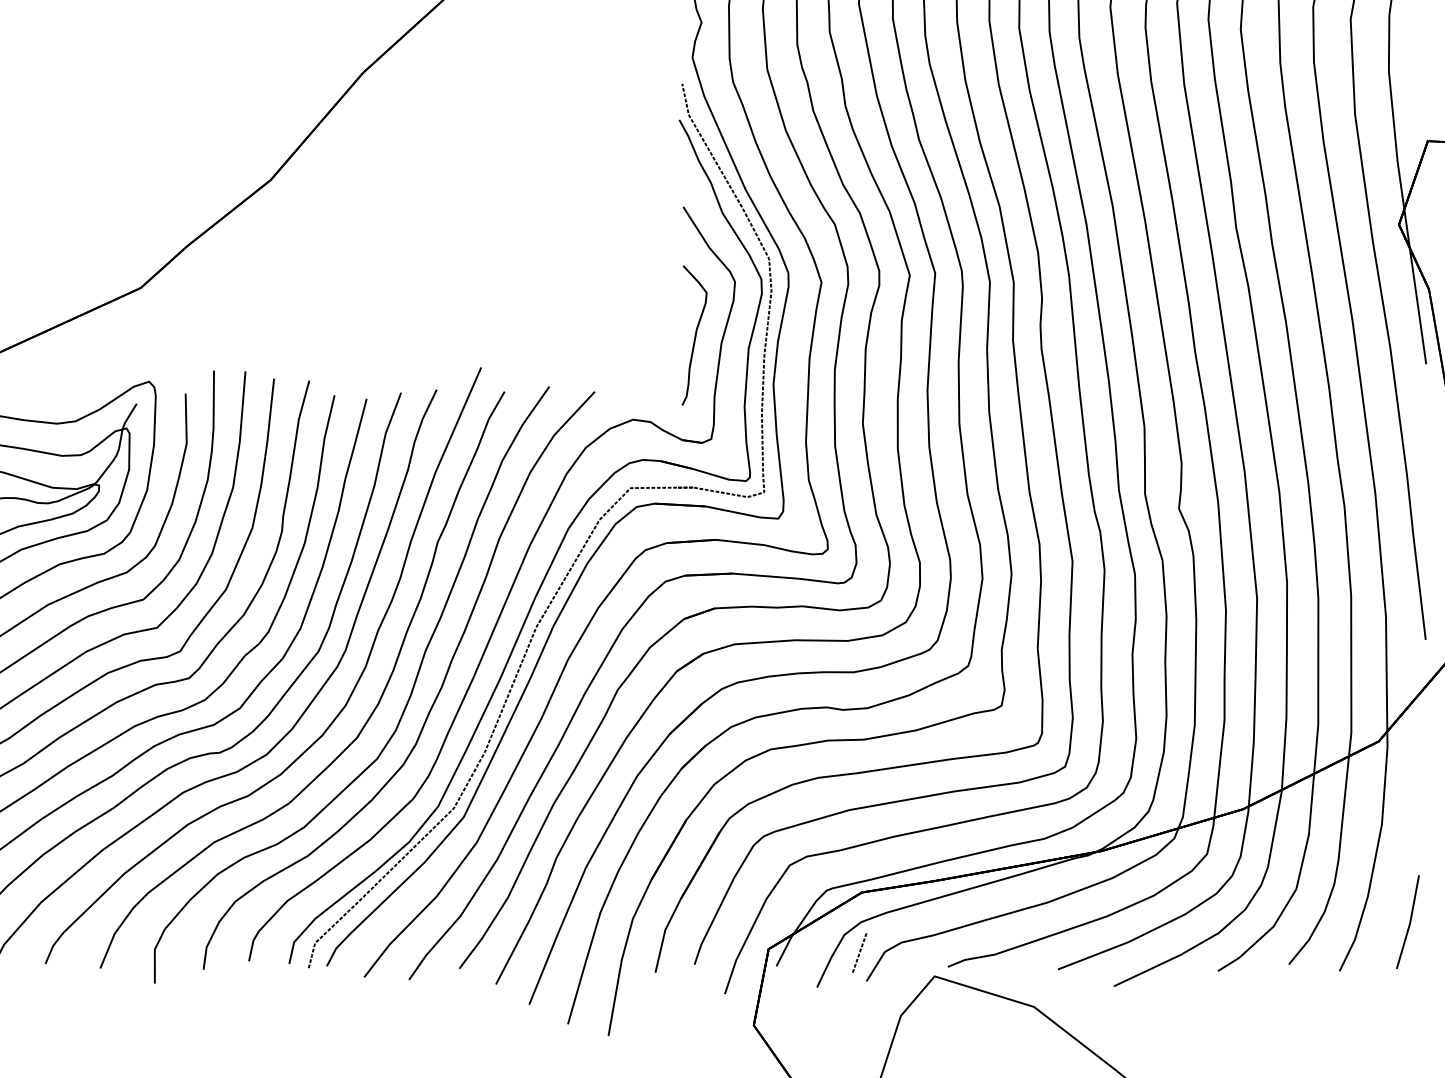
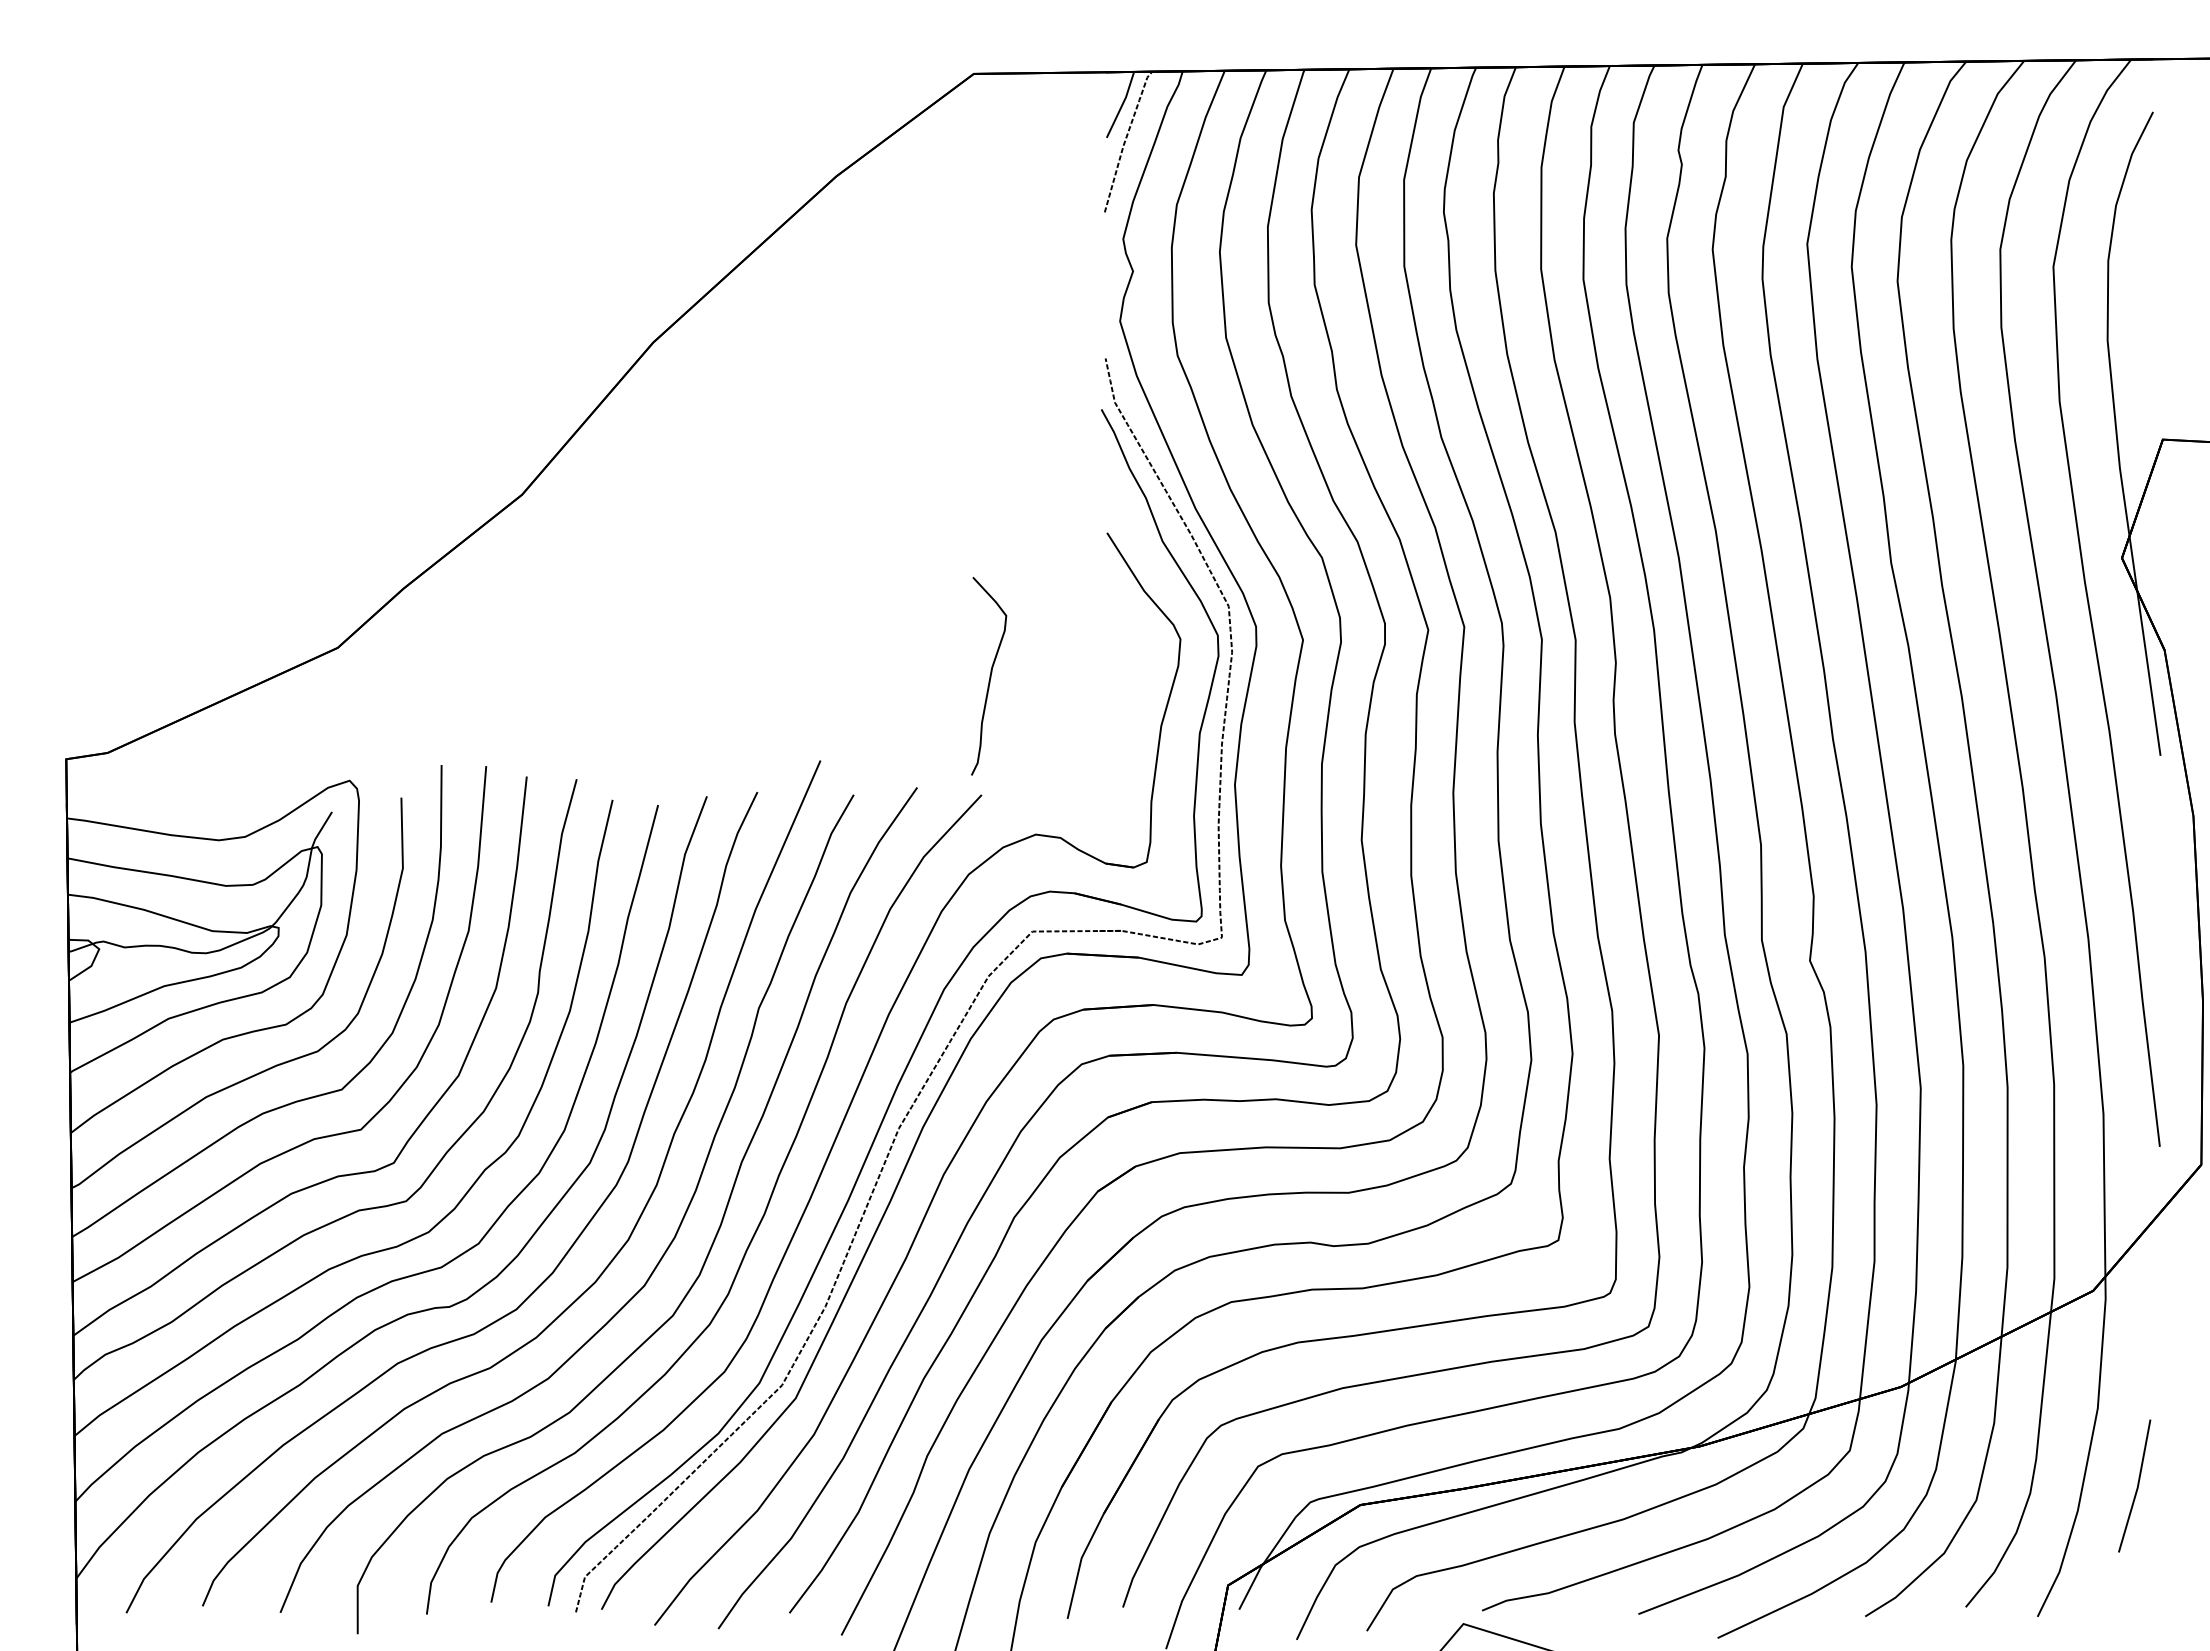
part: (694, 335) -> (989, 676), moved
line: (1409, 923) -> (2136, 1487), moved
line: (859, 952) -> (1357, 1589), removed

